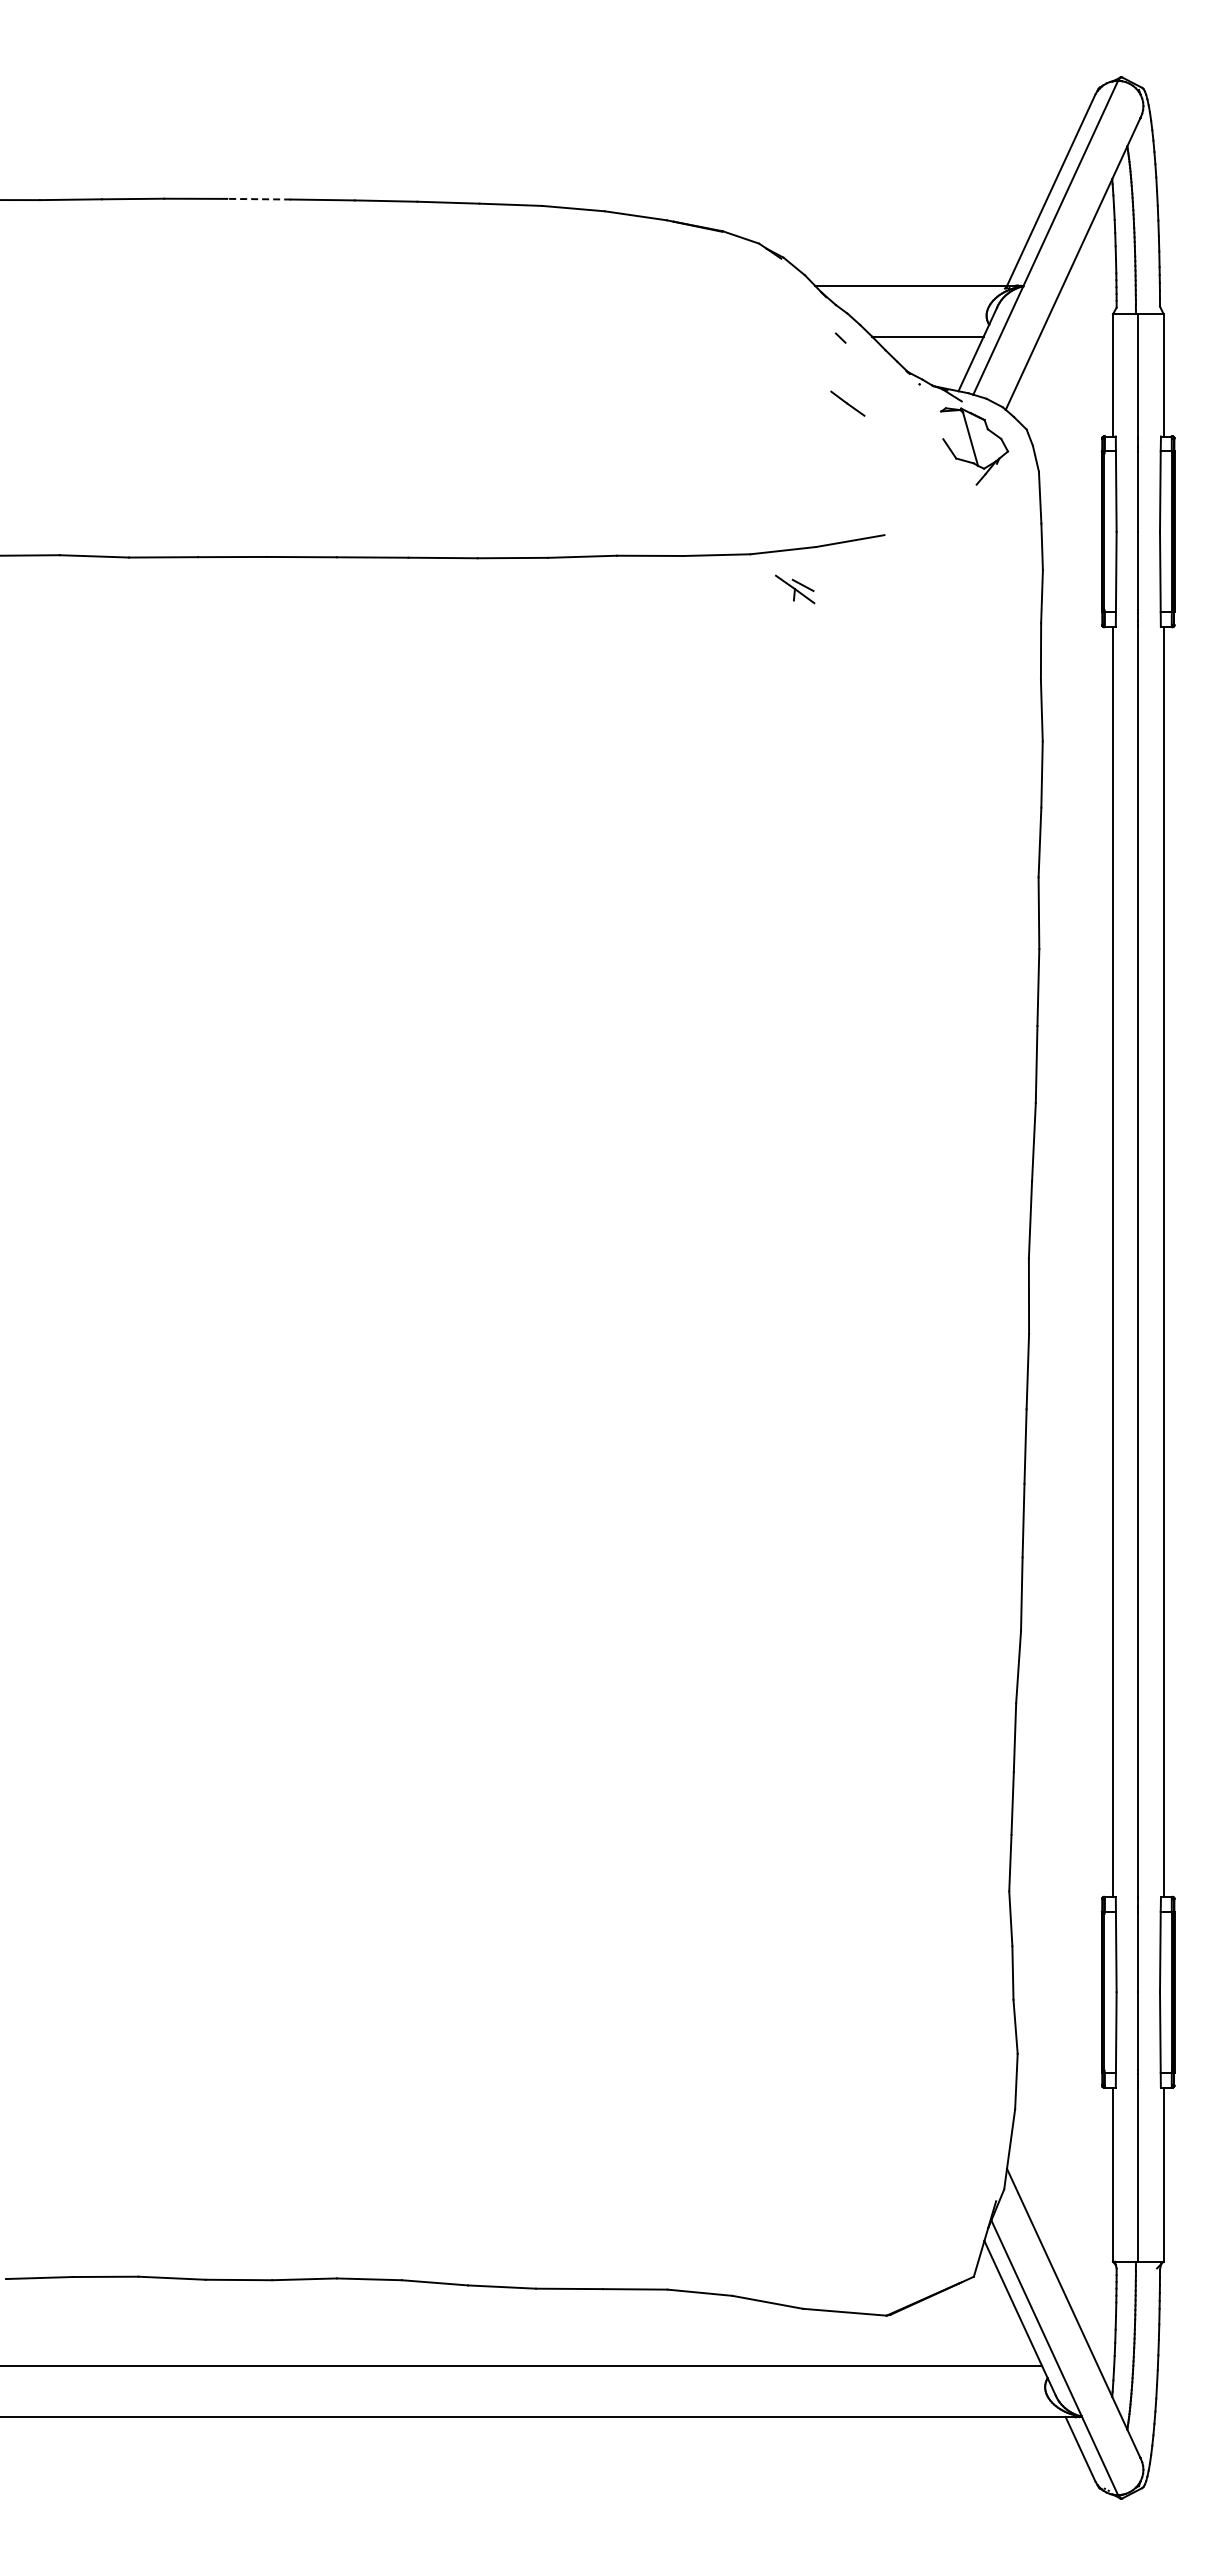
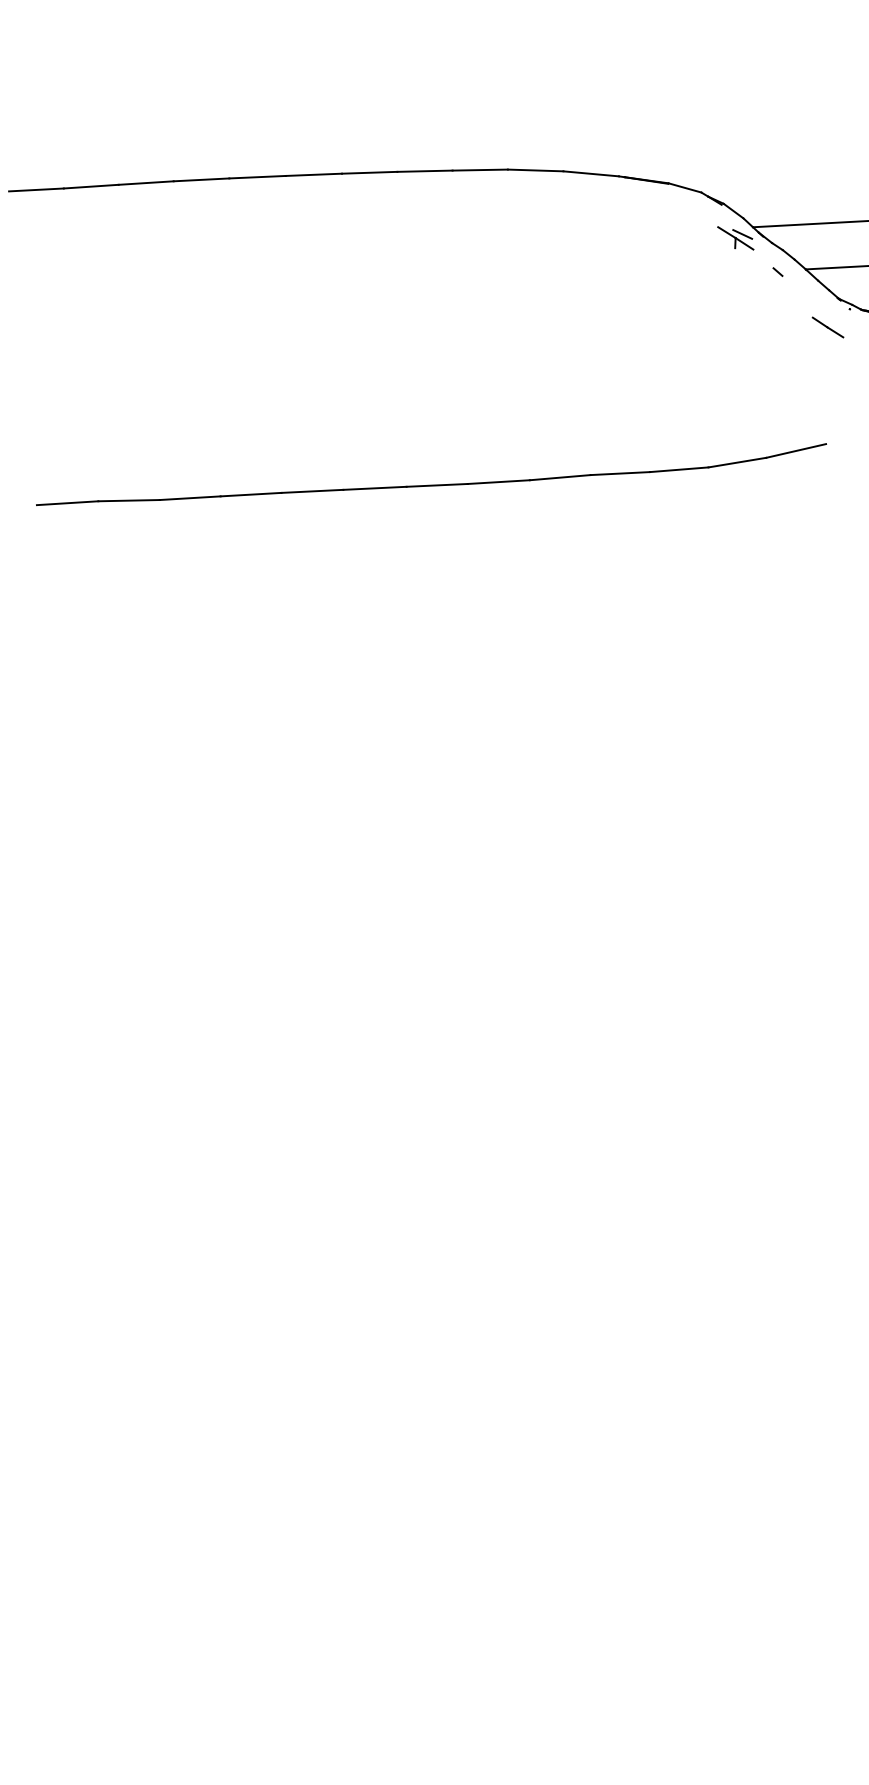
line: (259, 199) -> (257, 177), dashed -> solid
line: (847, 403) -> (827, 327), moved
part: (795, 589) -> (736, 238), moved

